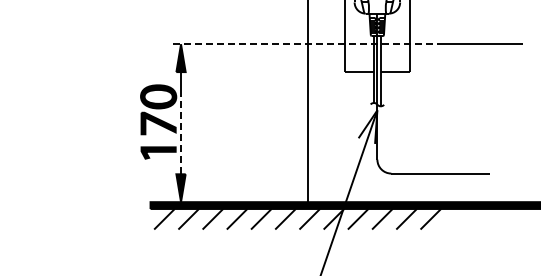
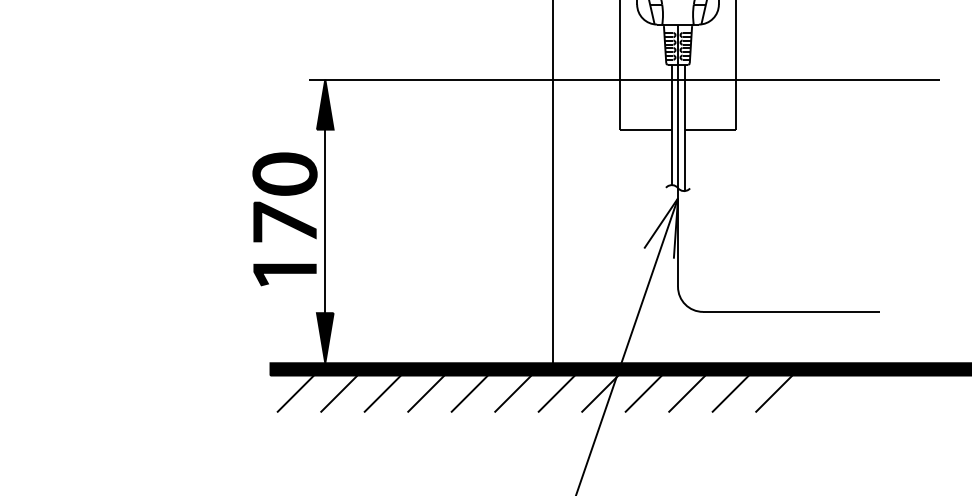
line: (307, 44) -> (552, 80), dashed -> solid
line: (181, 132) -> (326, 238), dashed -> solid

